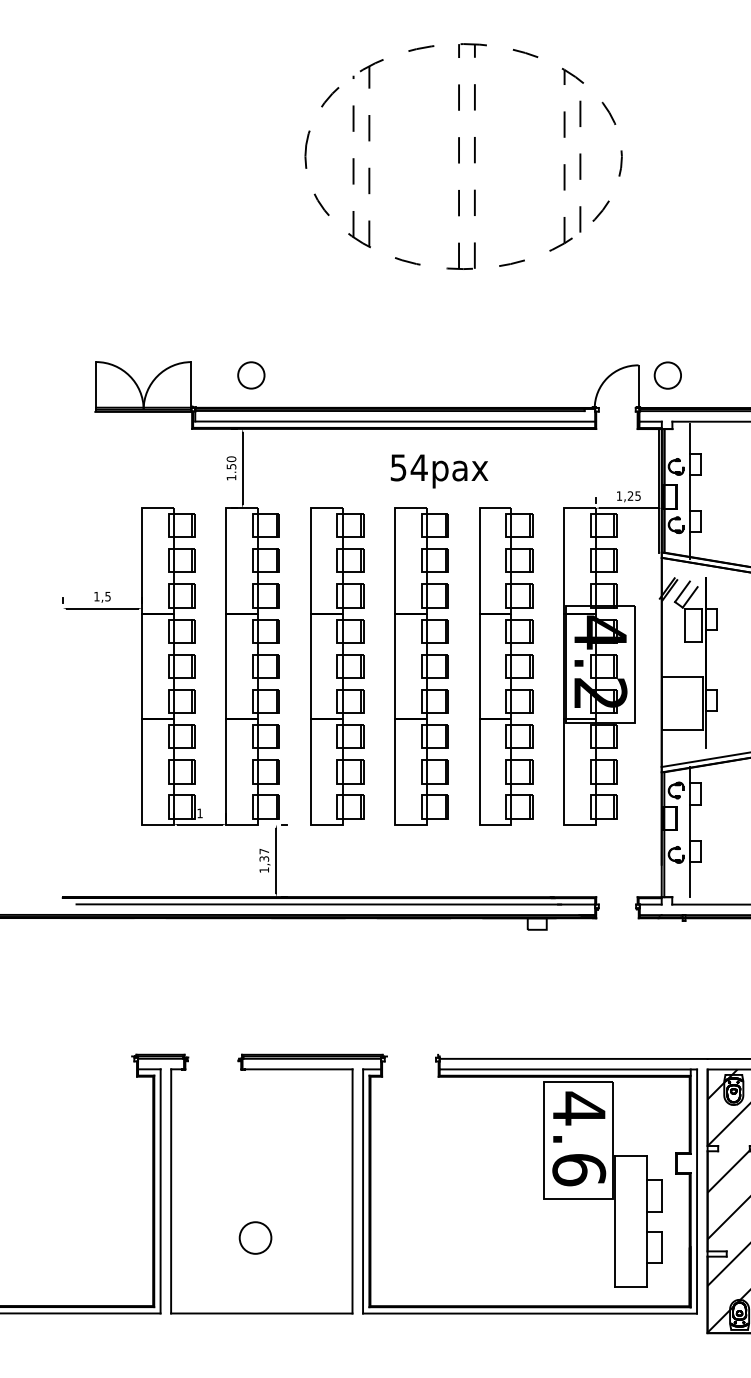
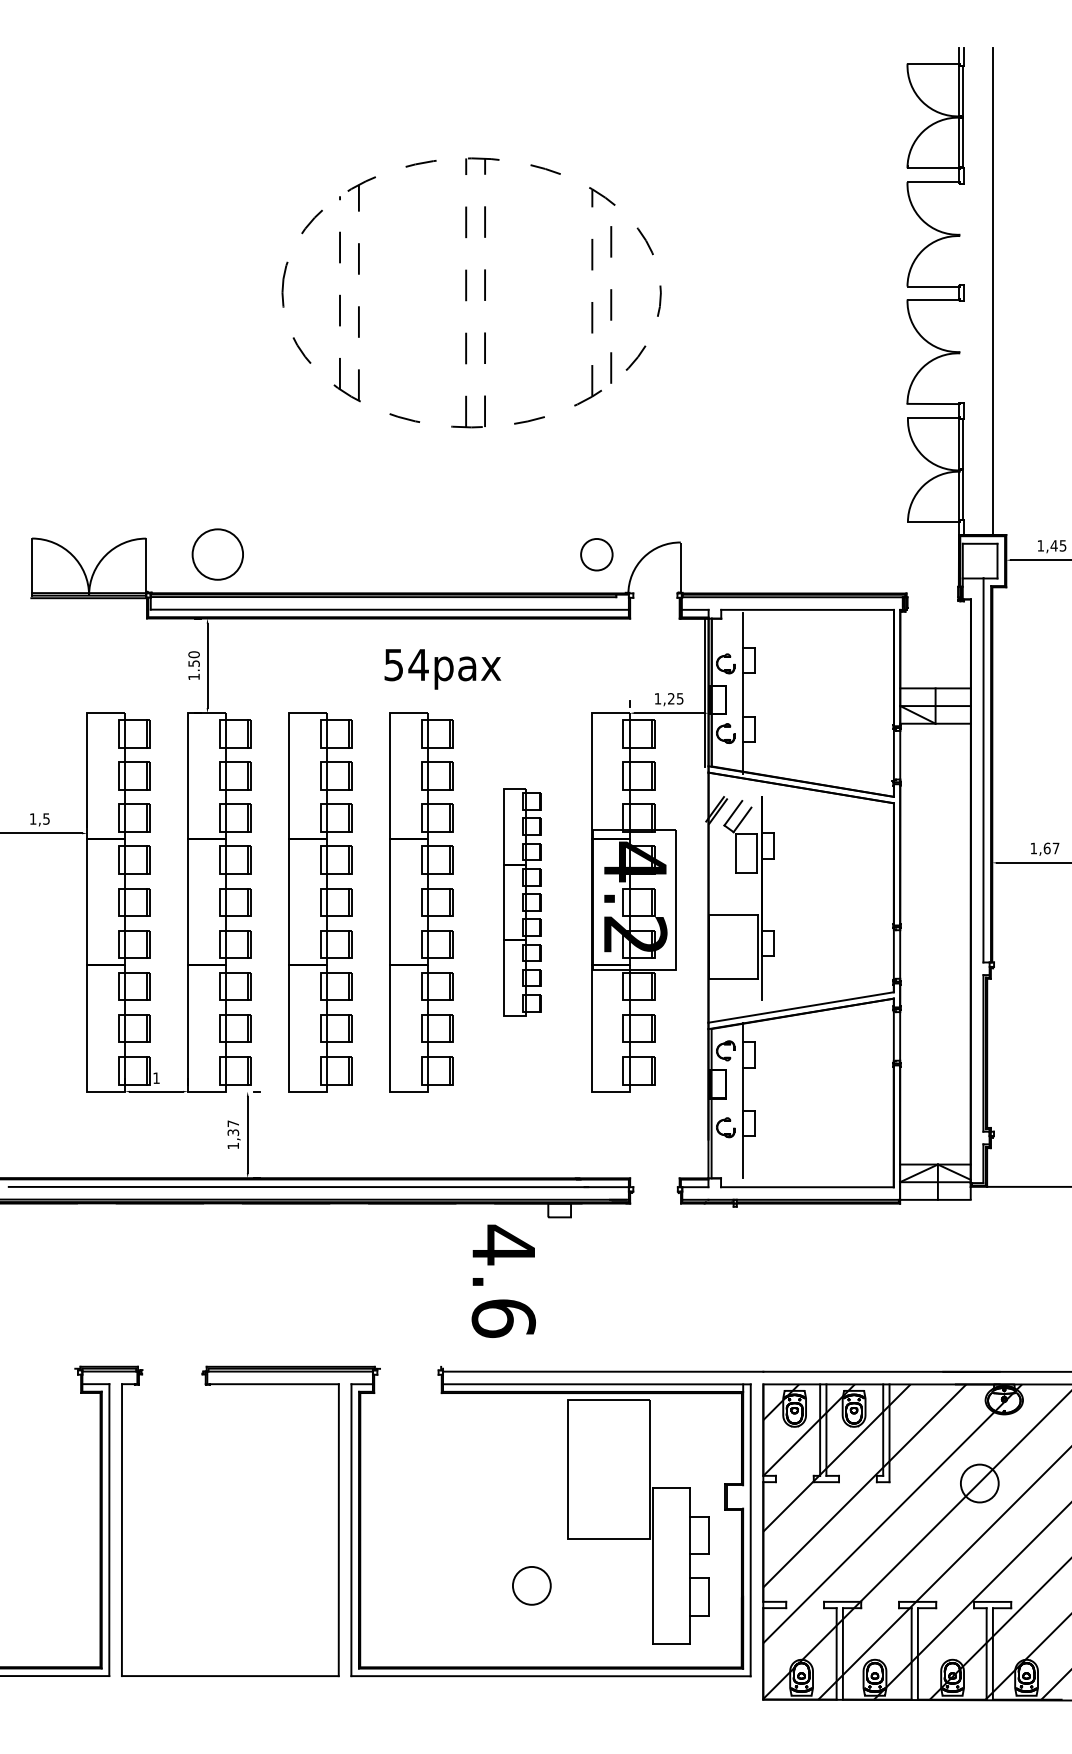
circle: (251, 375) -> (217, 554), size x1.6
circle: (667, 375) -> (596, 554), moved
part: (506, 666) -> (522, 902), size x0.6
text: (578, 1138) -> (503, 1280), moved
circle: (255, 1237) -> (531, 1585), moved

